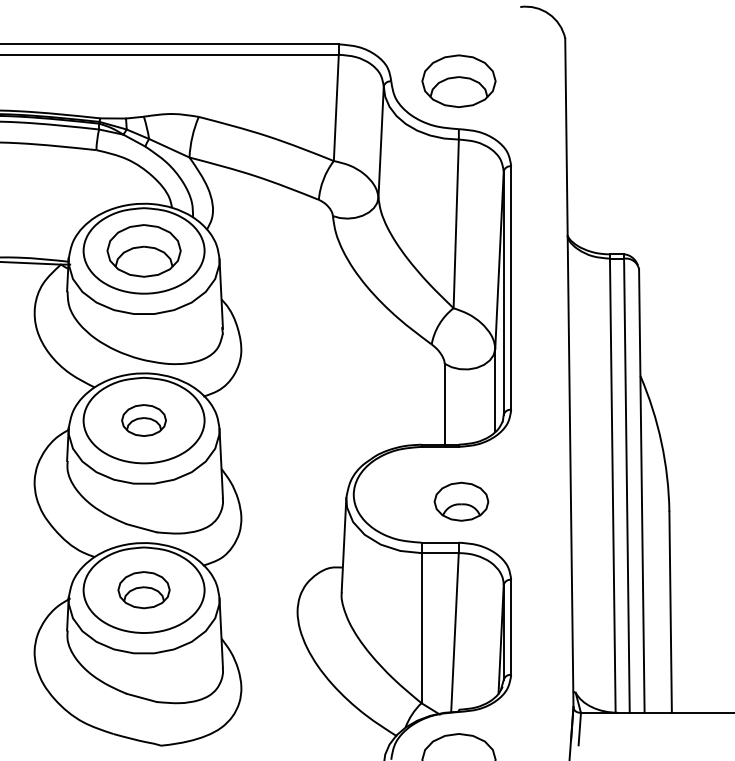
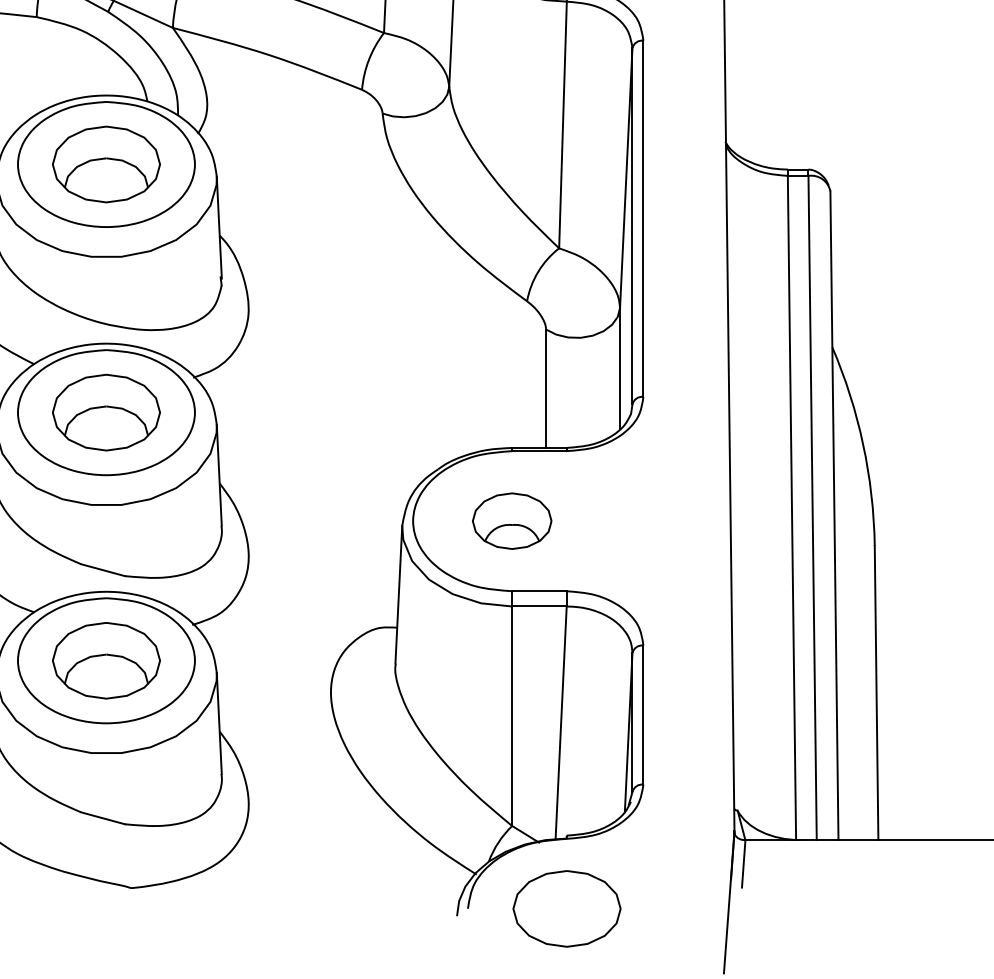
part: (143, 420) -> (105, 412), size x1.67
part: (461, 501) -> (512, 520), moved
part: (143, 589) -> (105, 659), size x1.43

